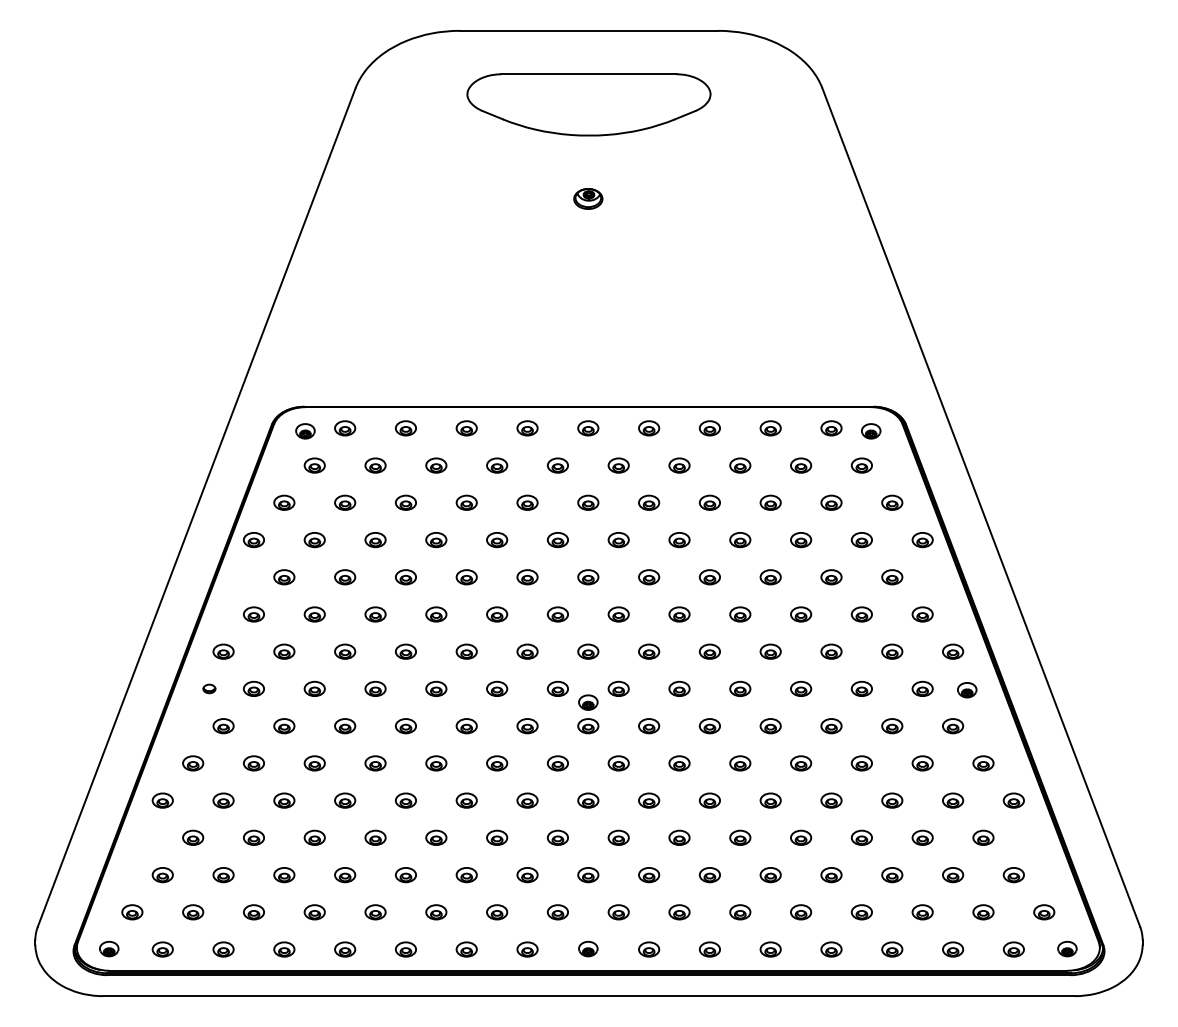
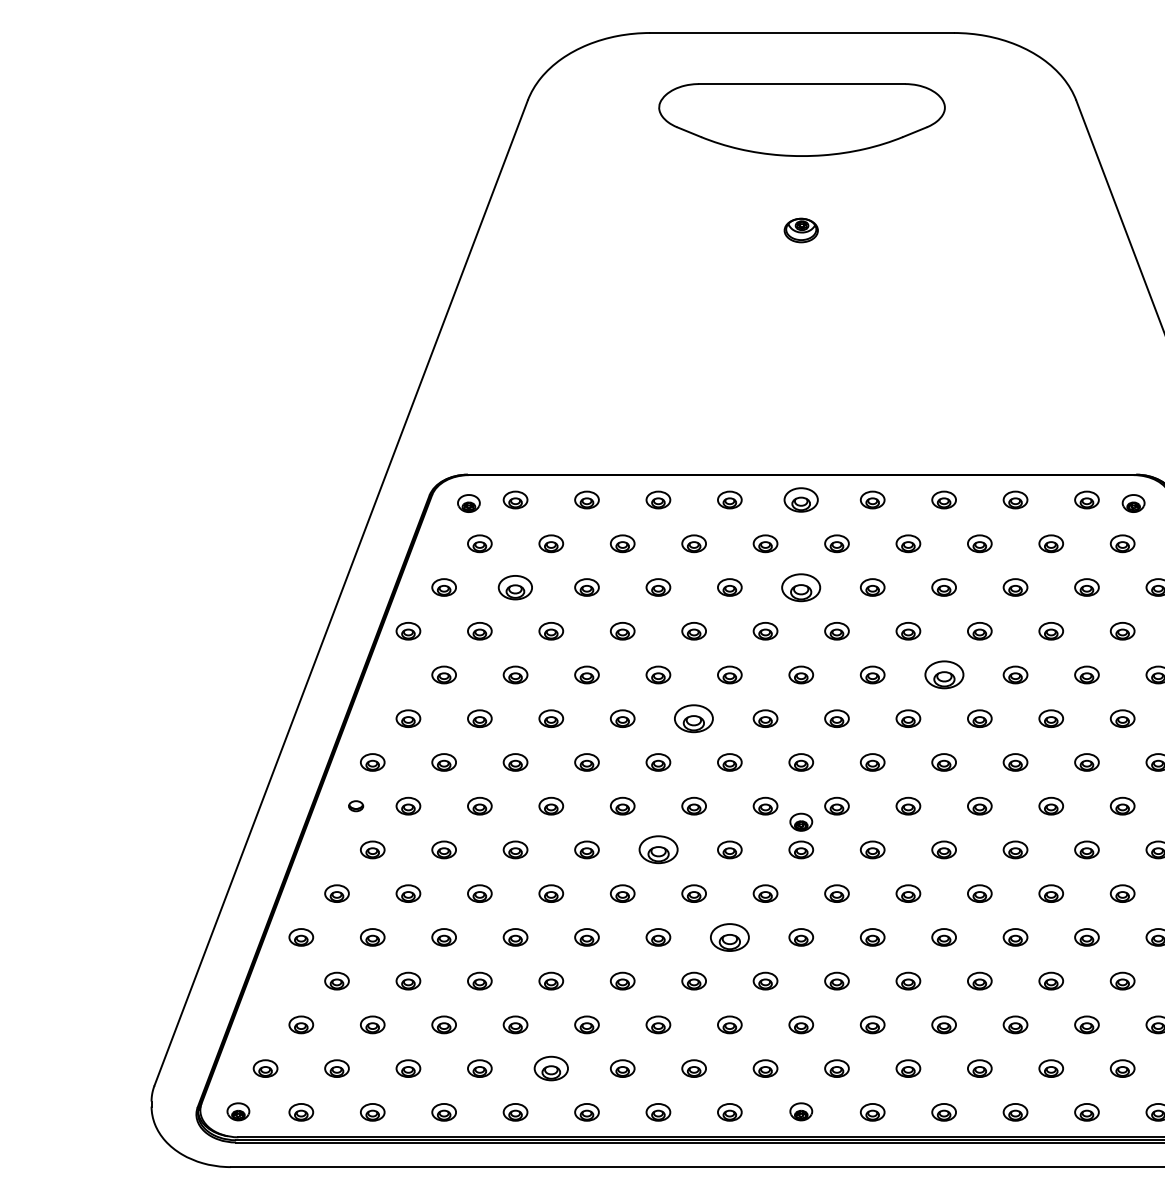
part: (588, 428) -> (801, 500), size x1.4
part: (345, 502) -> (515, 587), size x1.4
part: (588, 502) -> (801, 587), size x1.6
part: (709, 577) -> (943, 675), size x1.6
part: (497, 614) -> (694, 718), size x1.6
part: (466, 726) -> (658, 850), size x1.6
part: (527, 800) -> (729, 937), size x1.6
part: (375, 912) -> (551, 1068), size x1.4

